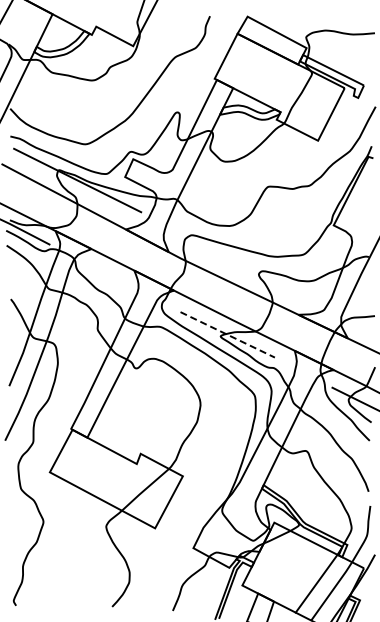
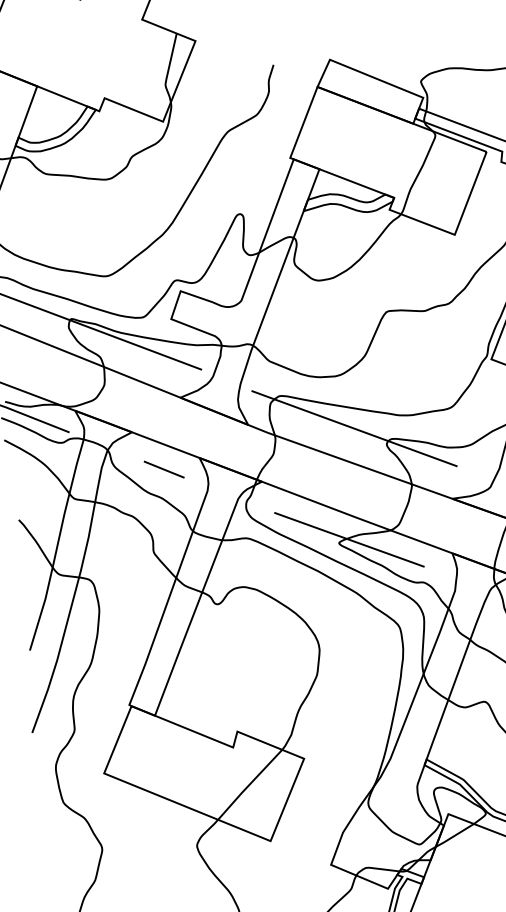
line: (238, 261) -> (354, 428), added
line: (109, 275) -> (163, 469), added
line: (228, 335) -> (350, 540), dashed -> solid

